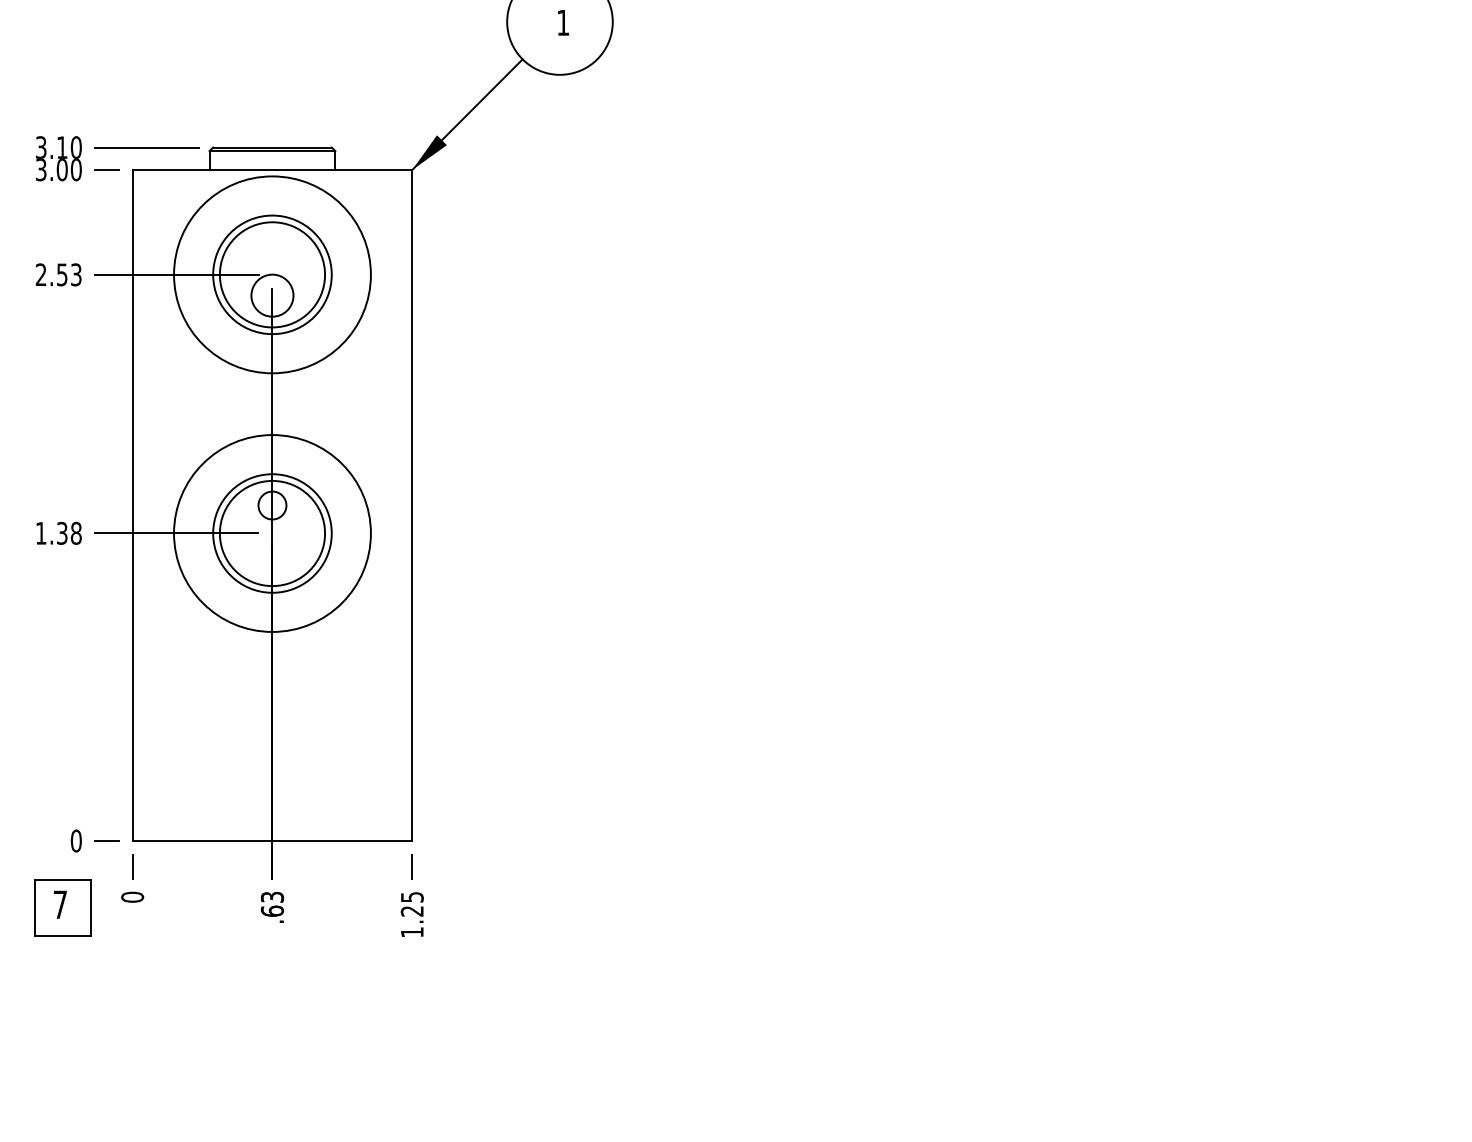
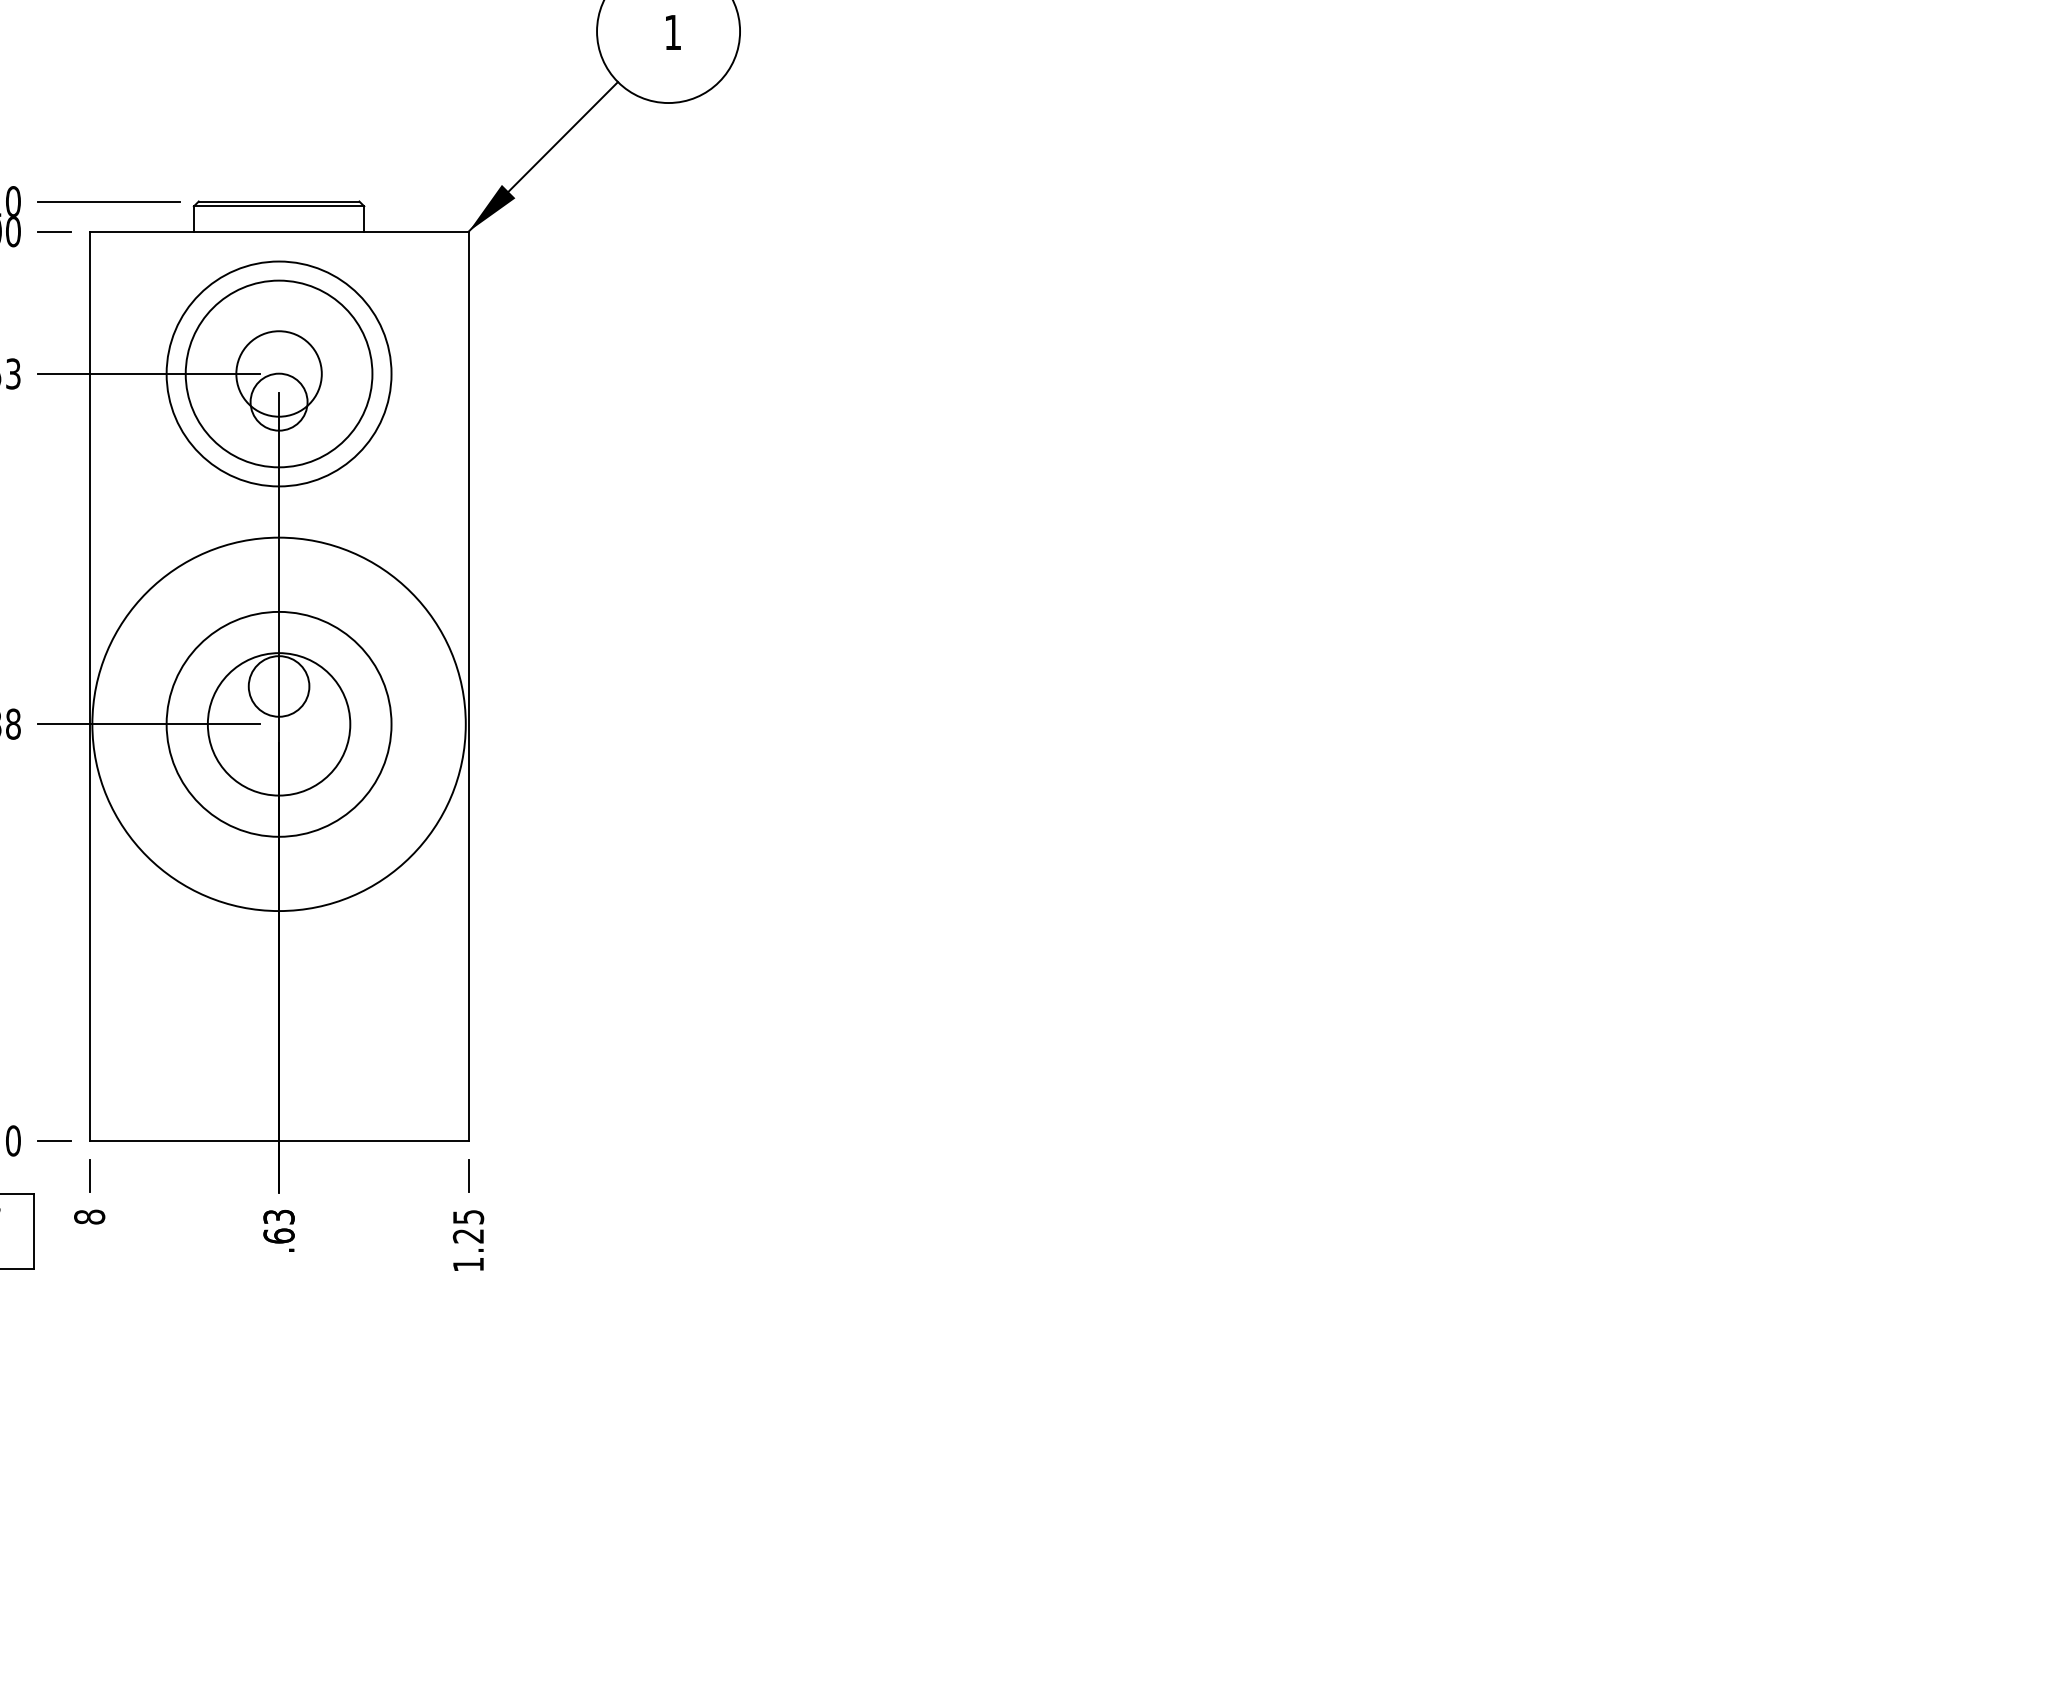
circle: (272, 274) -> (278, 373), size x0.6
circle: (272, 274) -> (278, 373), size x0.7
circle: (272, 274) -> (278, 373), size x1.4
circle: (272, 505) -> (279, 686), size x1.6
circle: (272, 533) -> (278, 724), size x1.4
circle: (272, 533) -> (278, 724), size x1.4
text: (132, 896) -> (89, 1216), 0 -> 8

